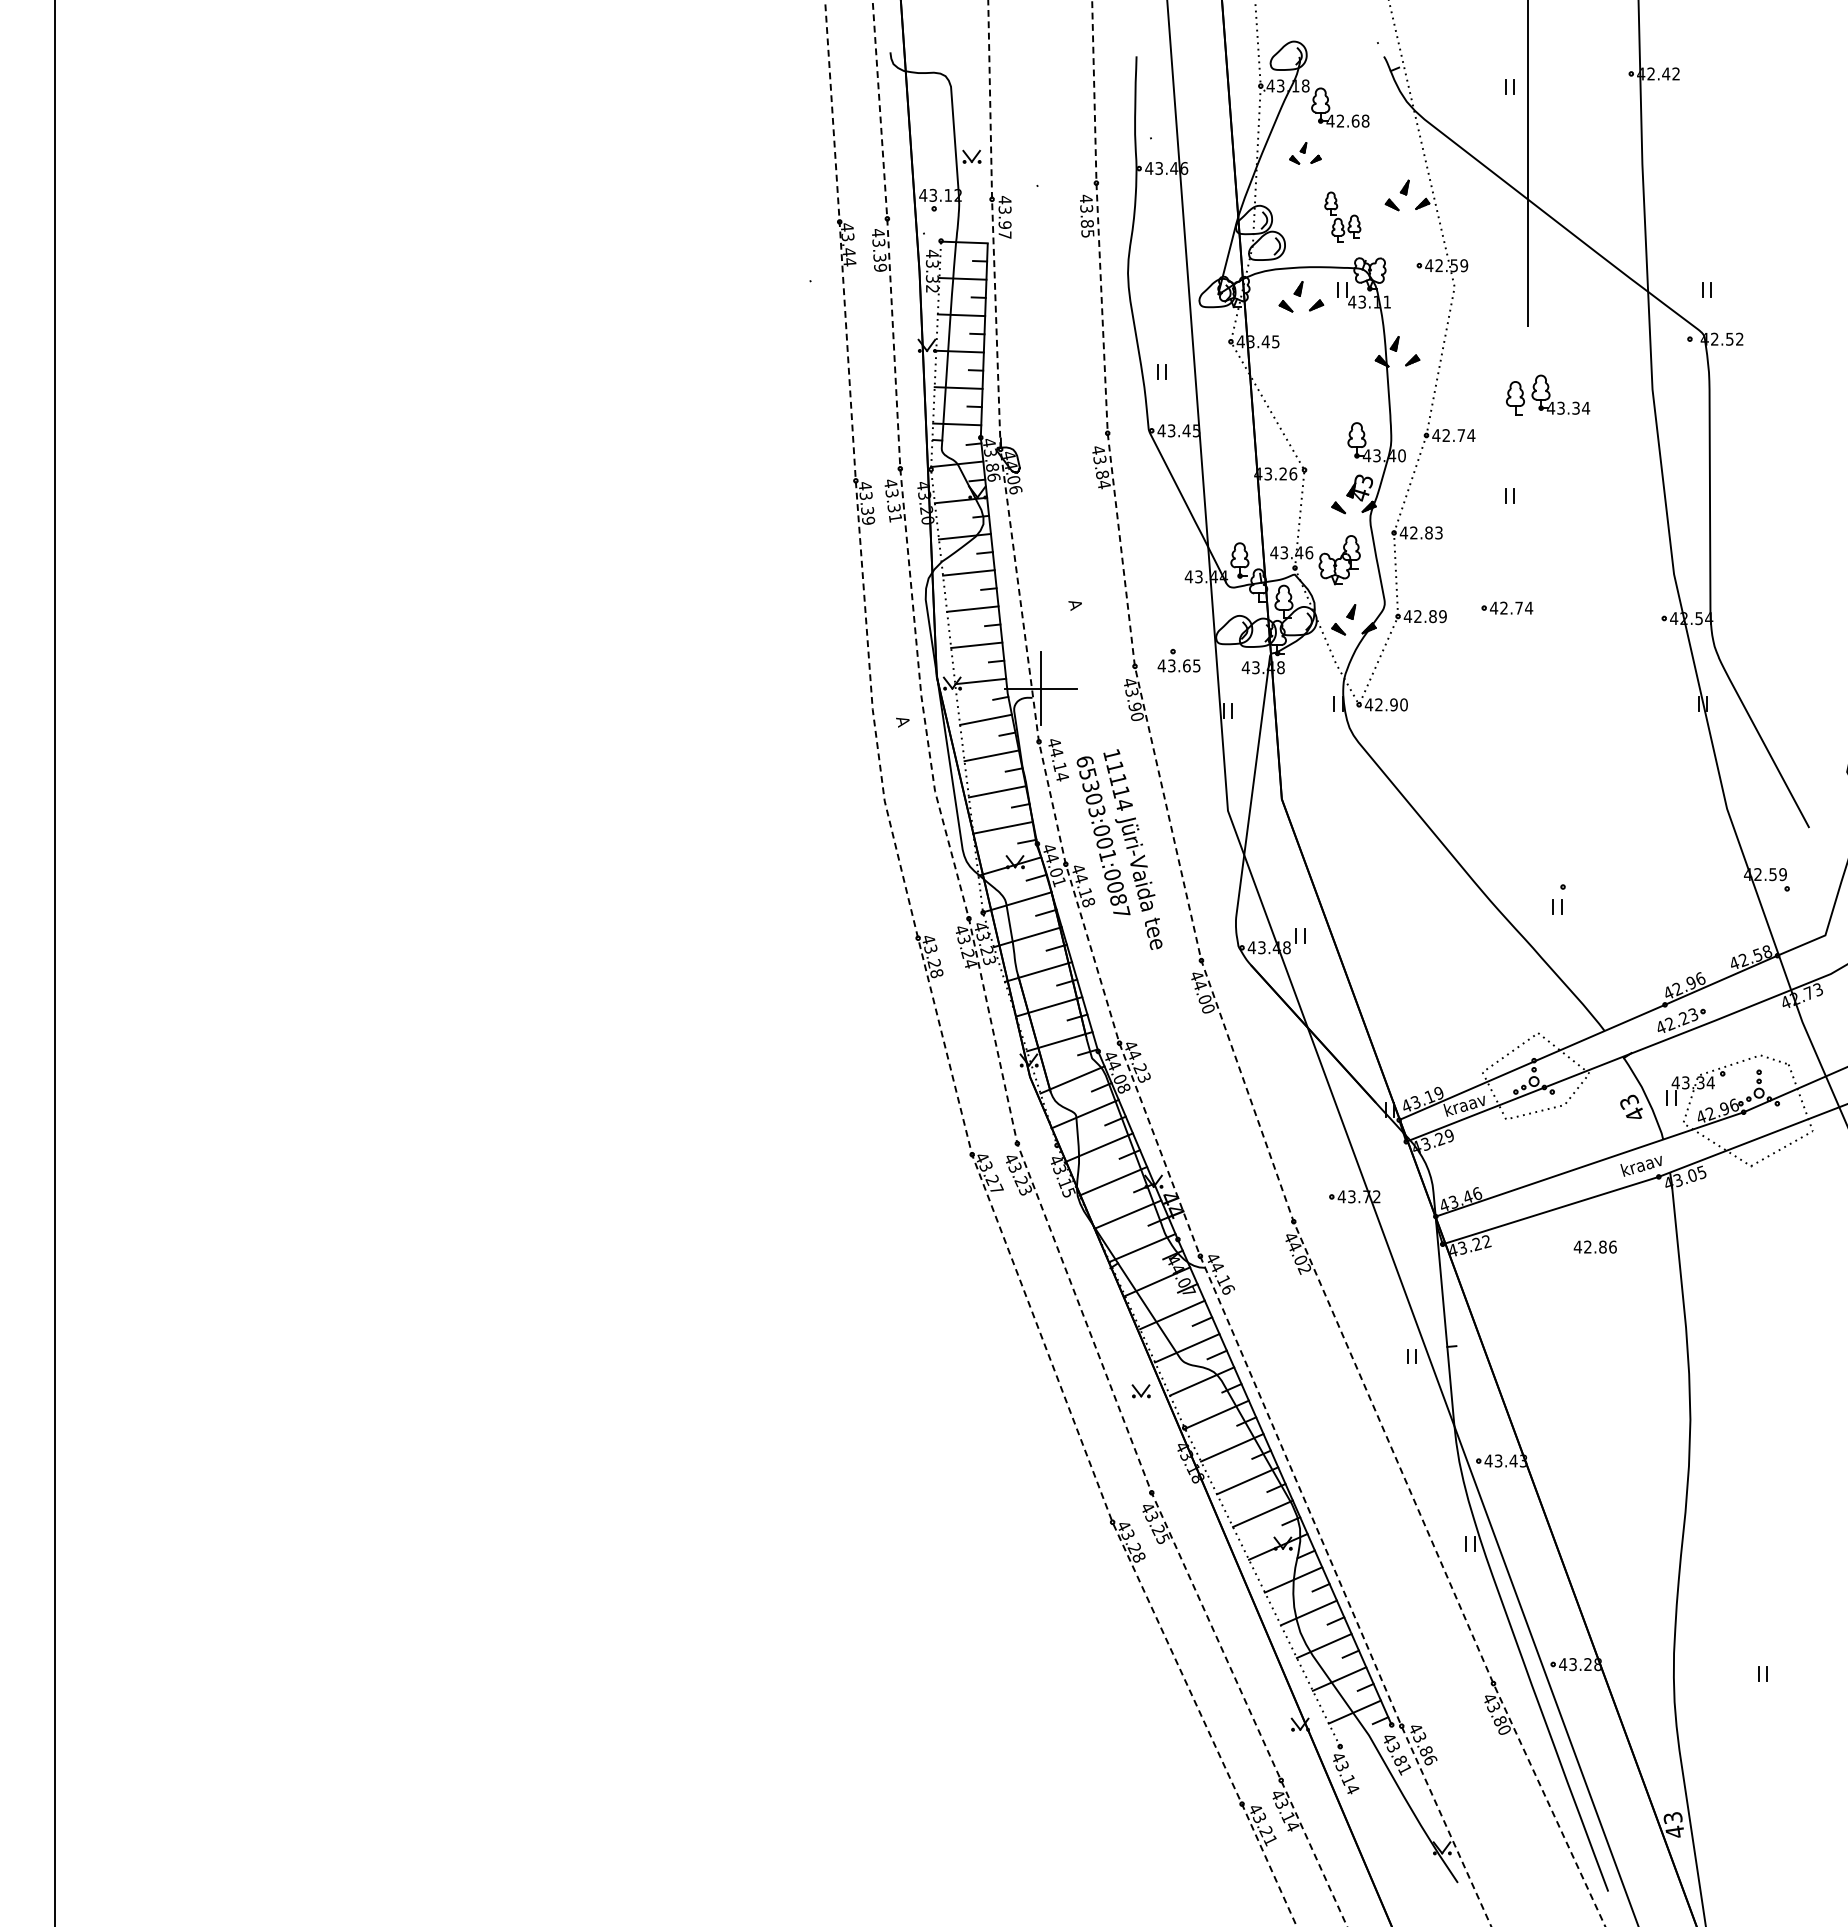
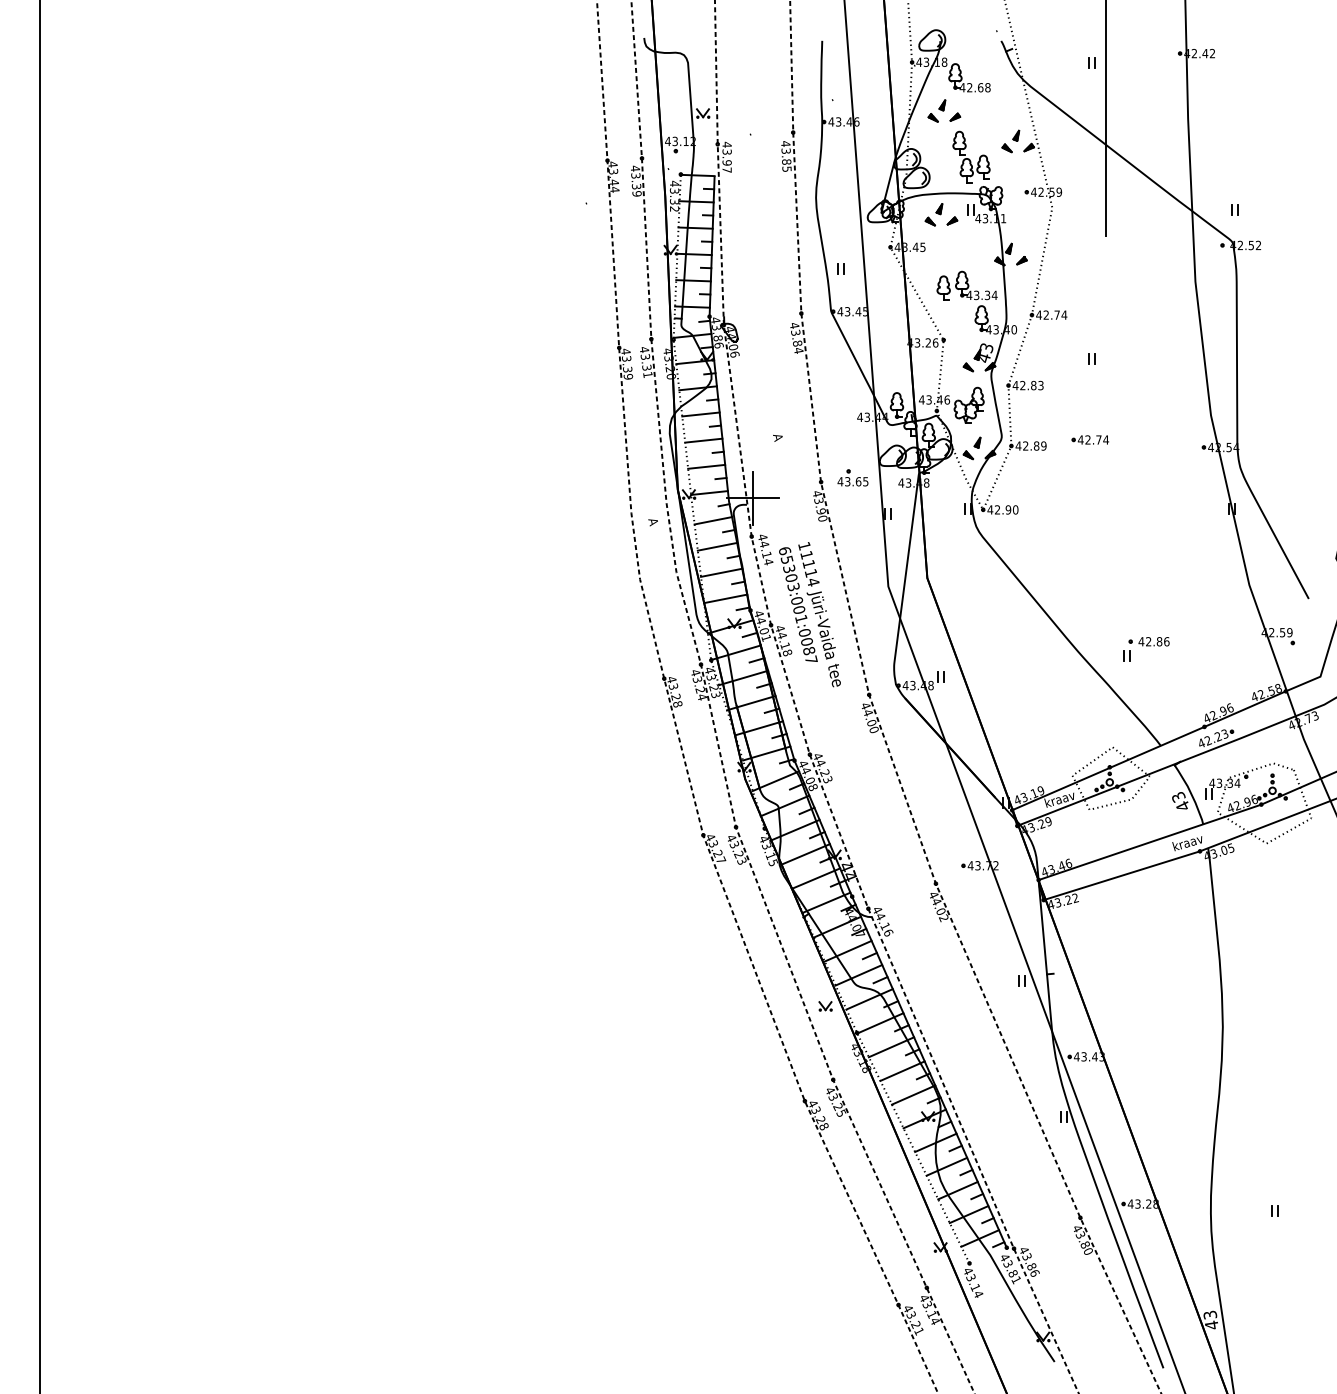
part: (1305, 153) -> (944, 111), size x1.43
part: (1342, 216) -> (971, 156), size x1.43
part: (1548, 394) -> (967, 285), moved
text: (1594, 1246) -> (1153, 641), moved

